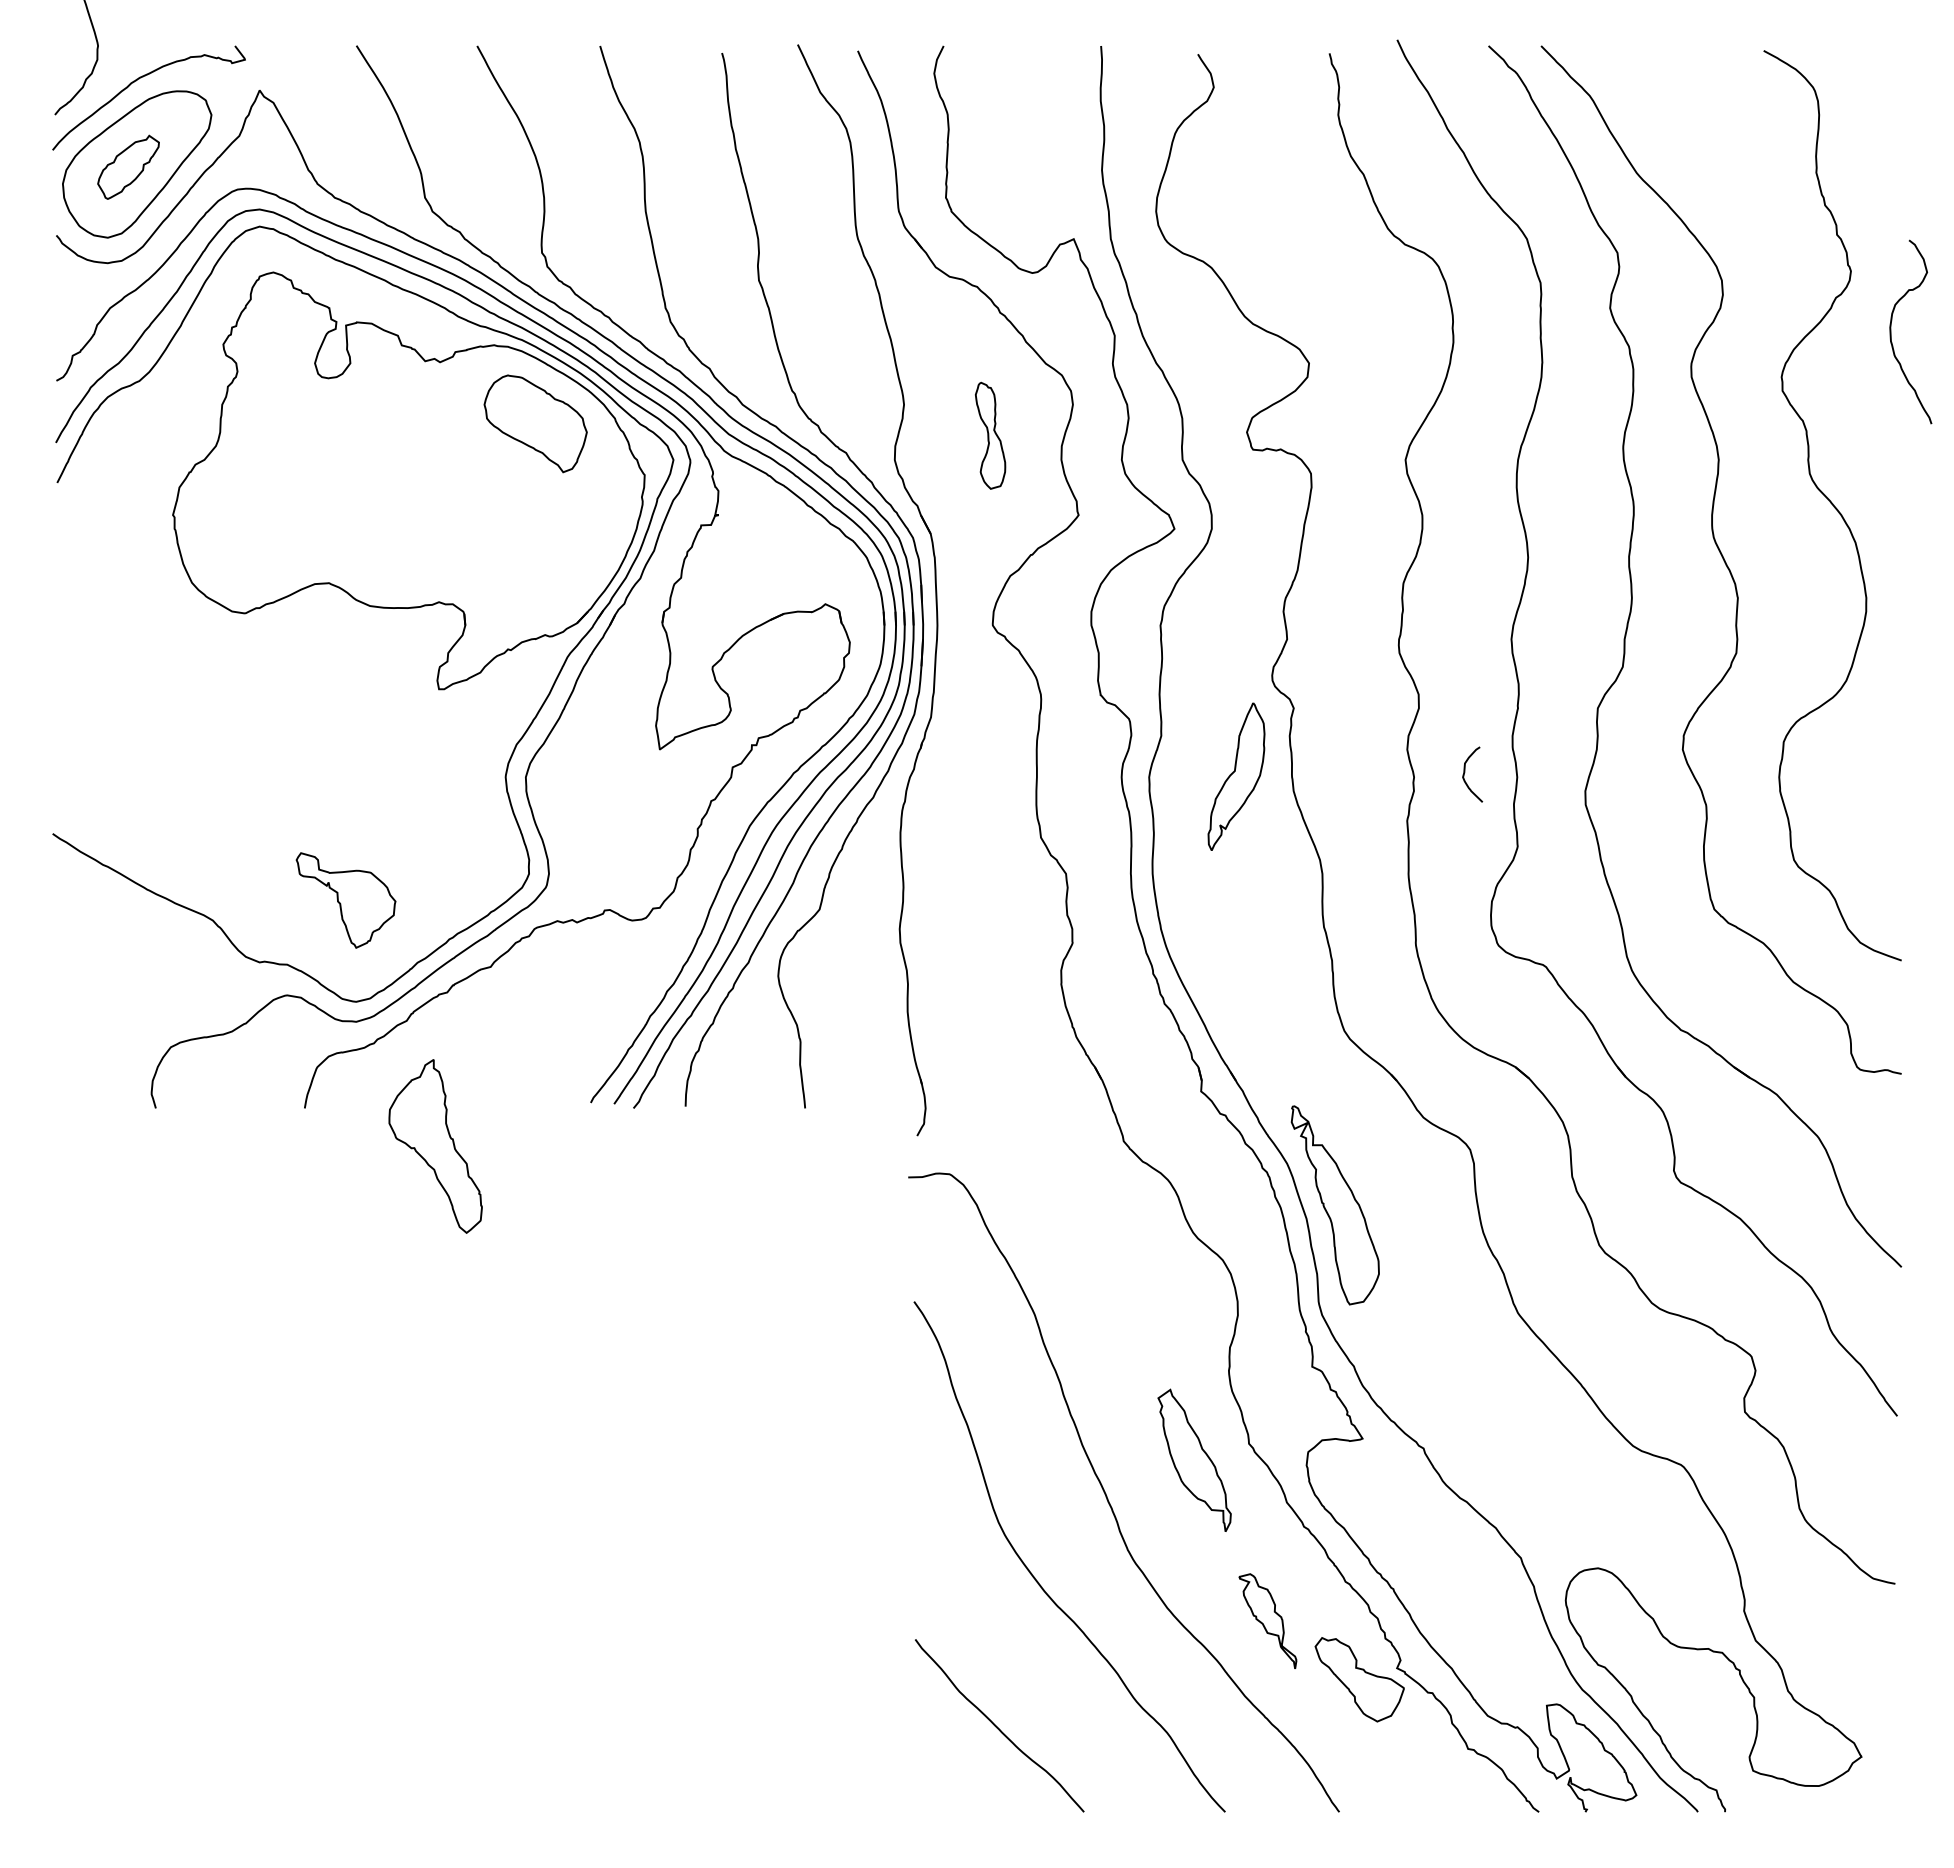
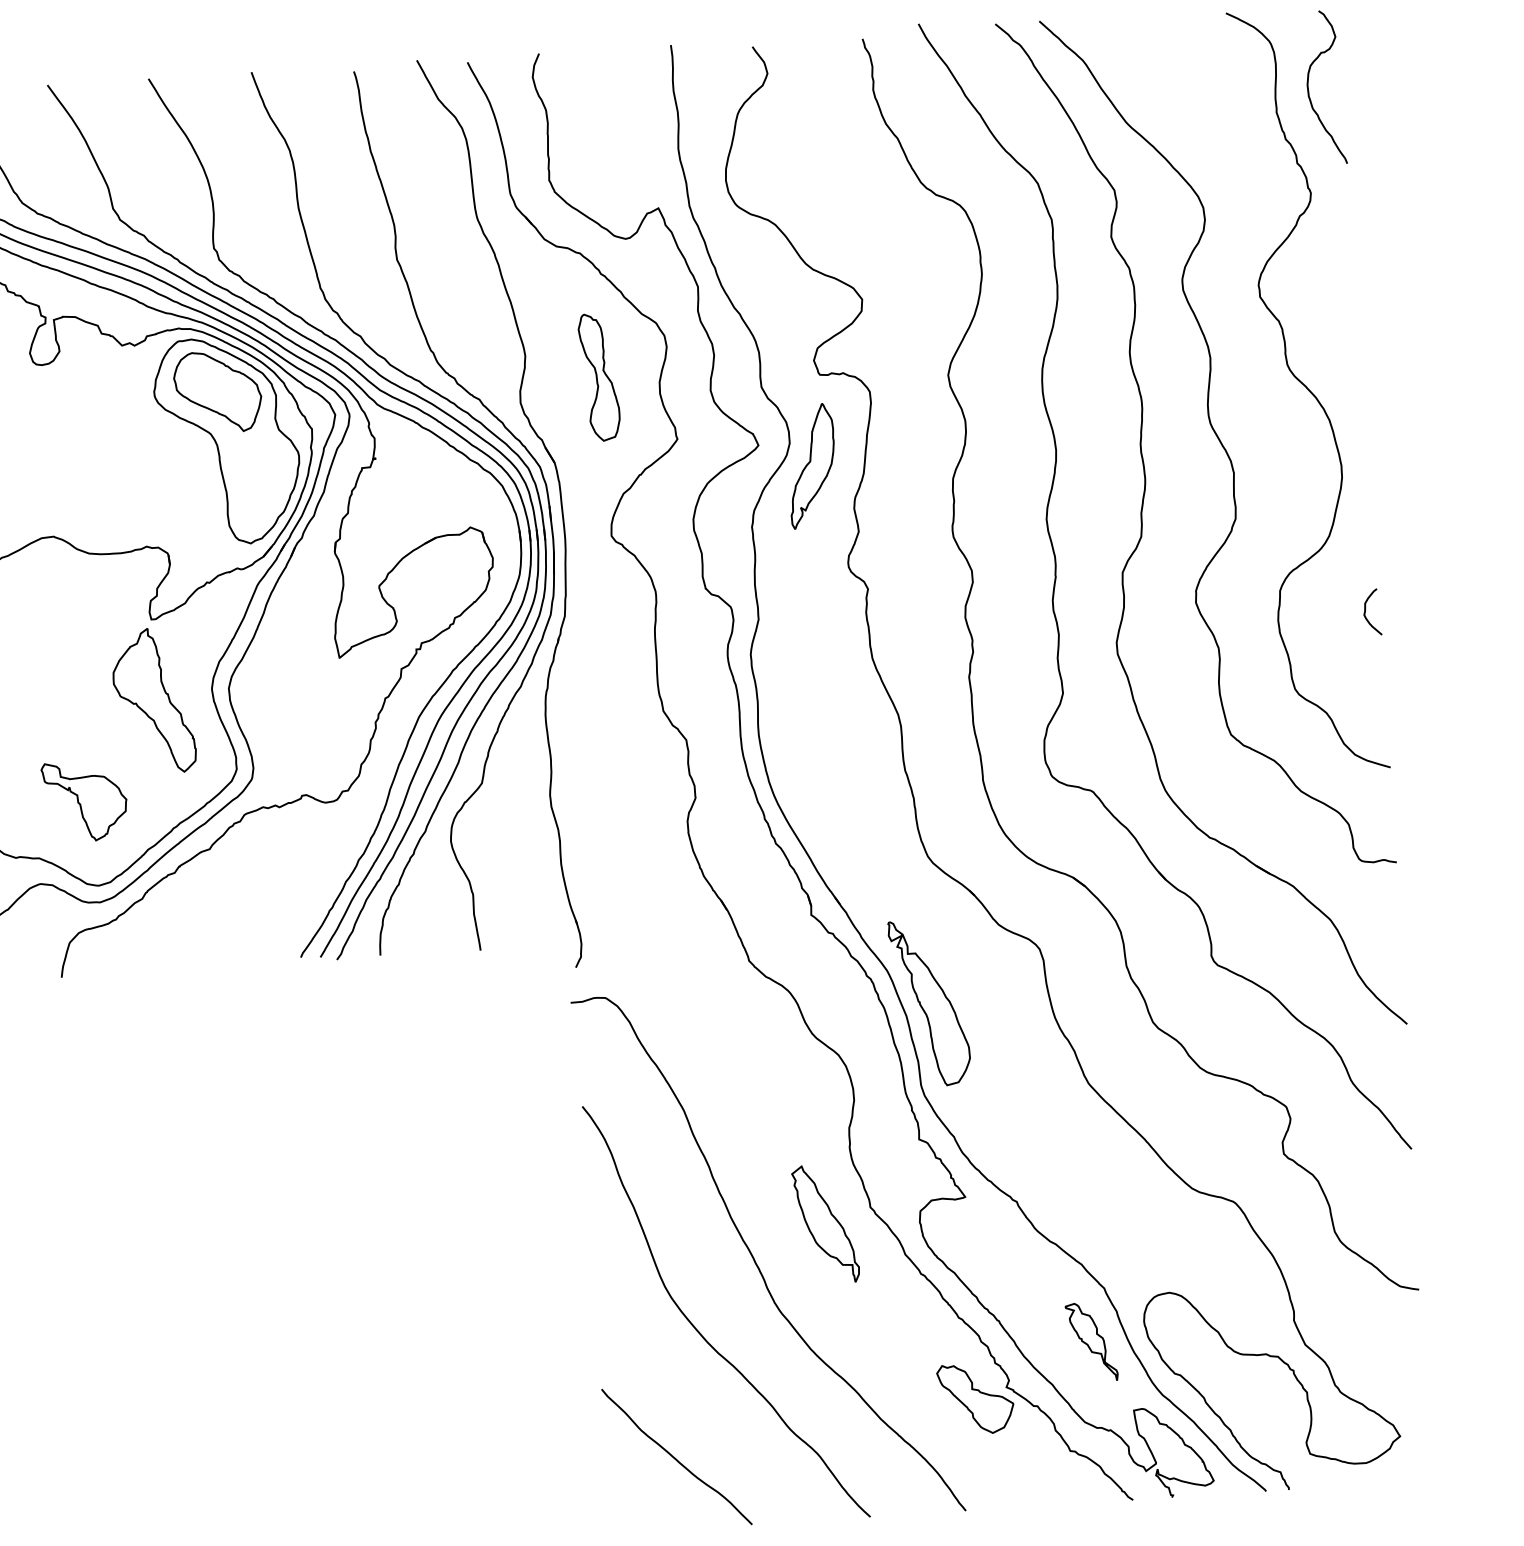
curve: (1891, 331) -> (1308, 88), moved
part: (990, 435) -> (599, 377), size x1.43
part: (543, 482) -> (227, 440), added
curve: (1465, 772) -> (1366, 610), moved
part: (1236, 776) -> (811, 466), moved
part: (435, 1146) -> (153, 701), moved
part: (1267, 1620) -> (1091, 1341), moved

